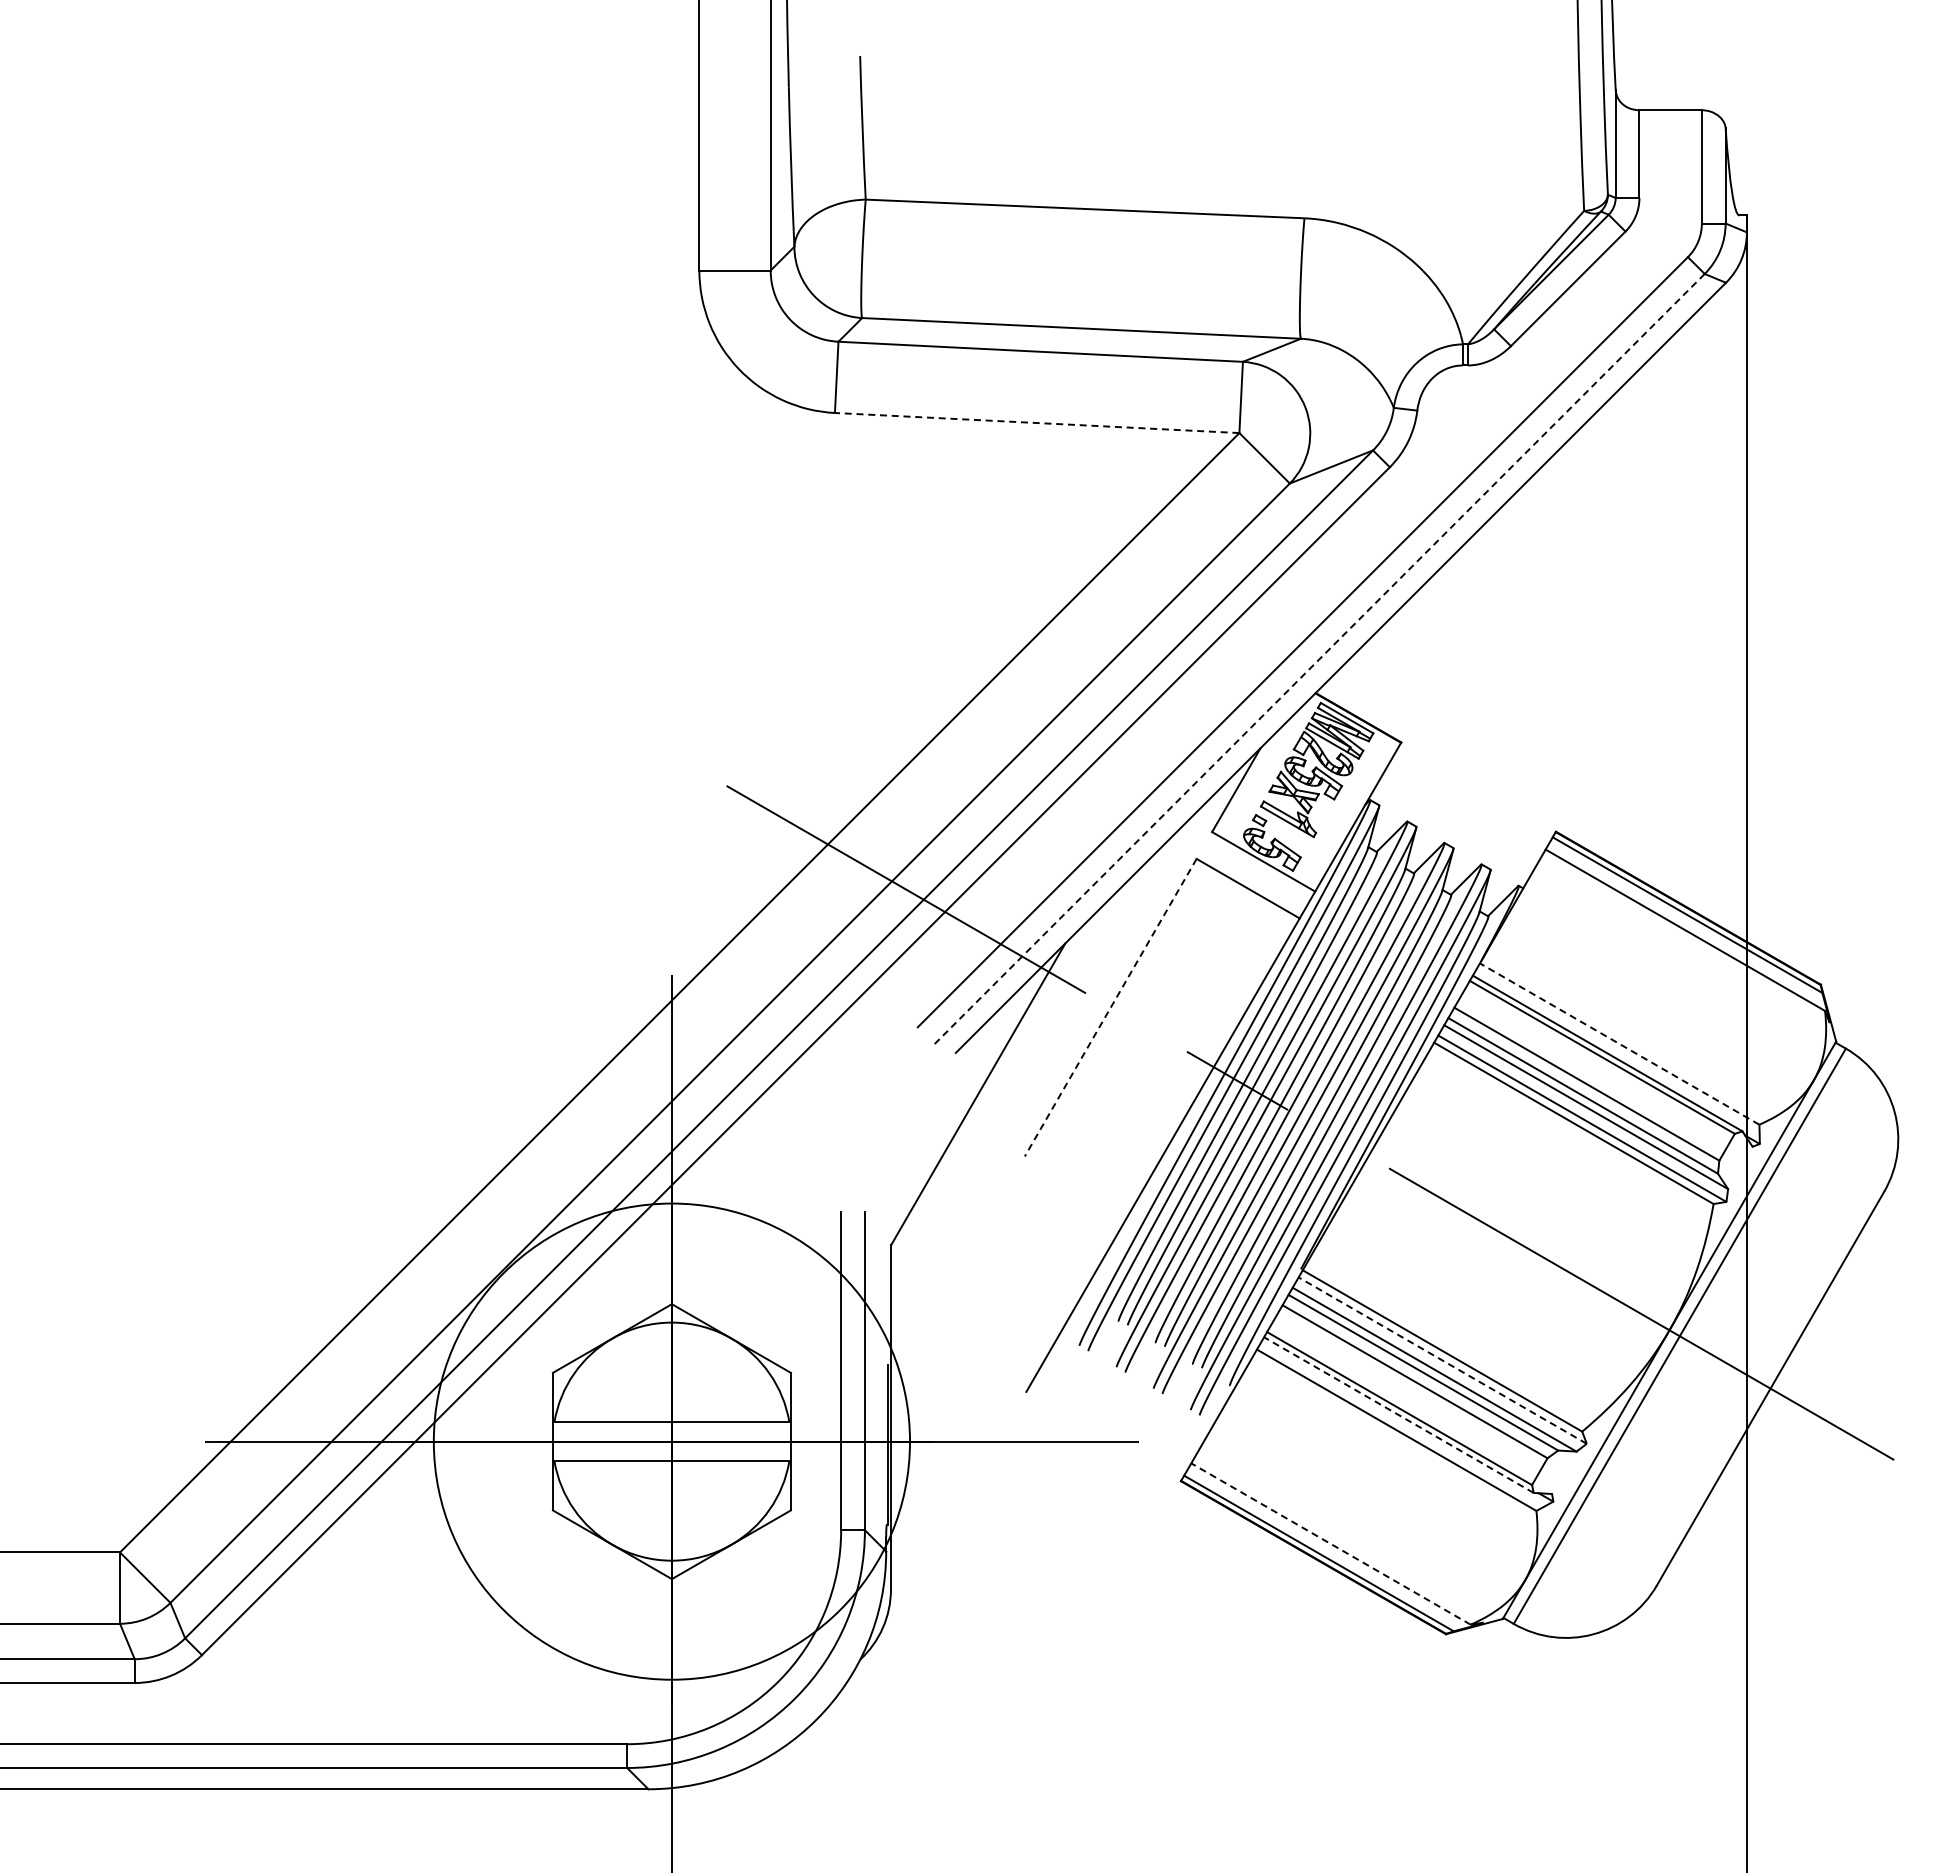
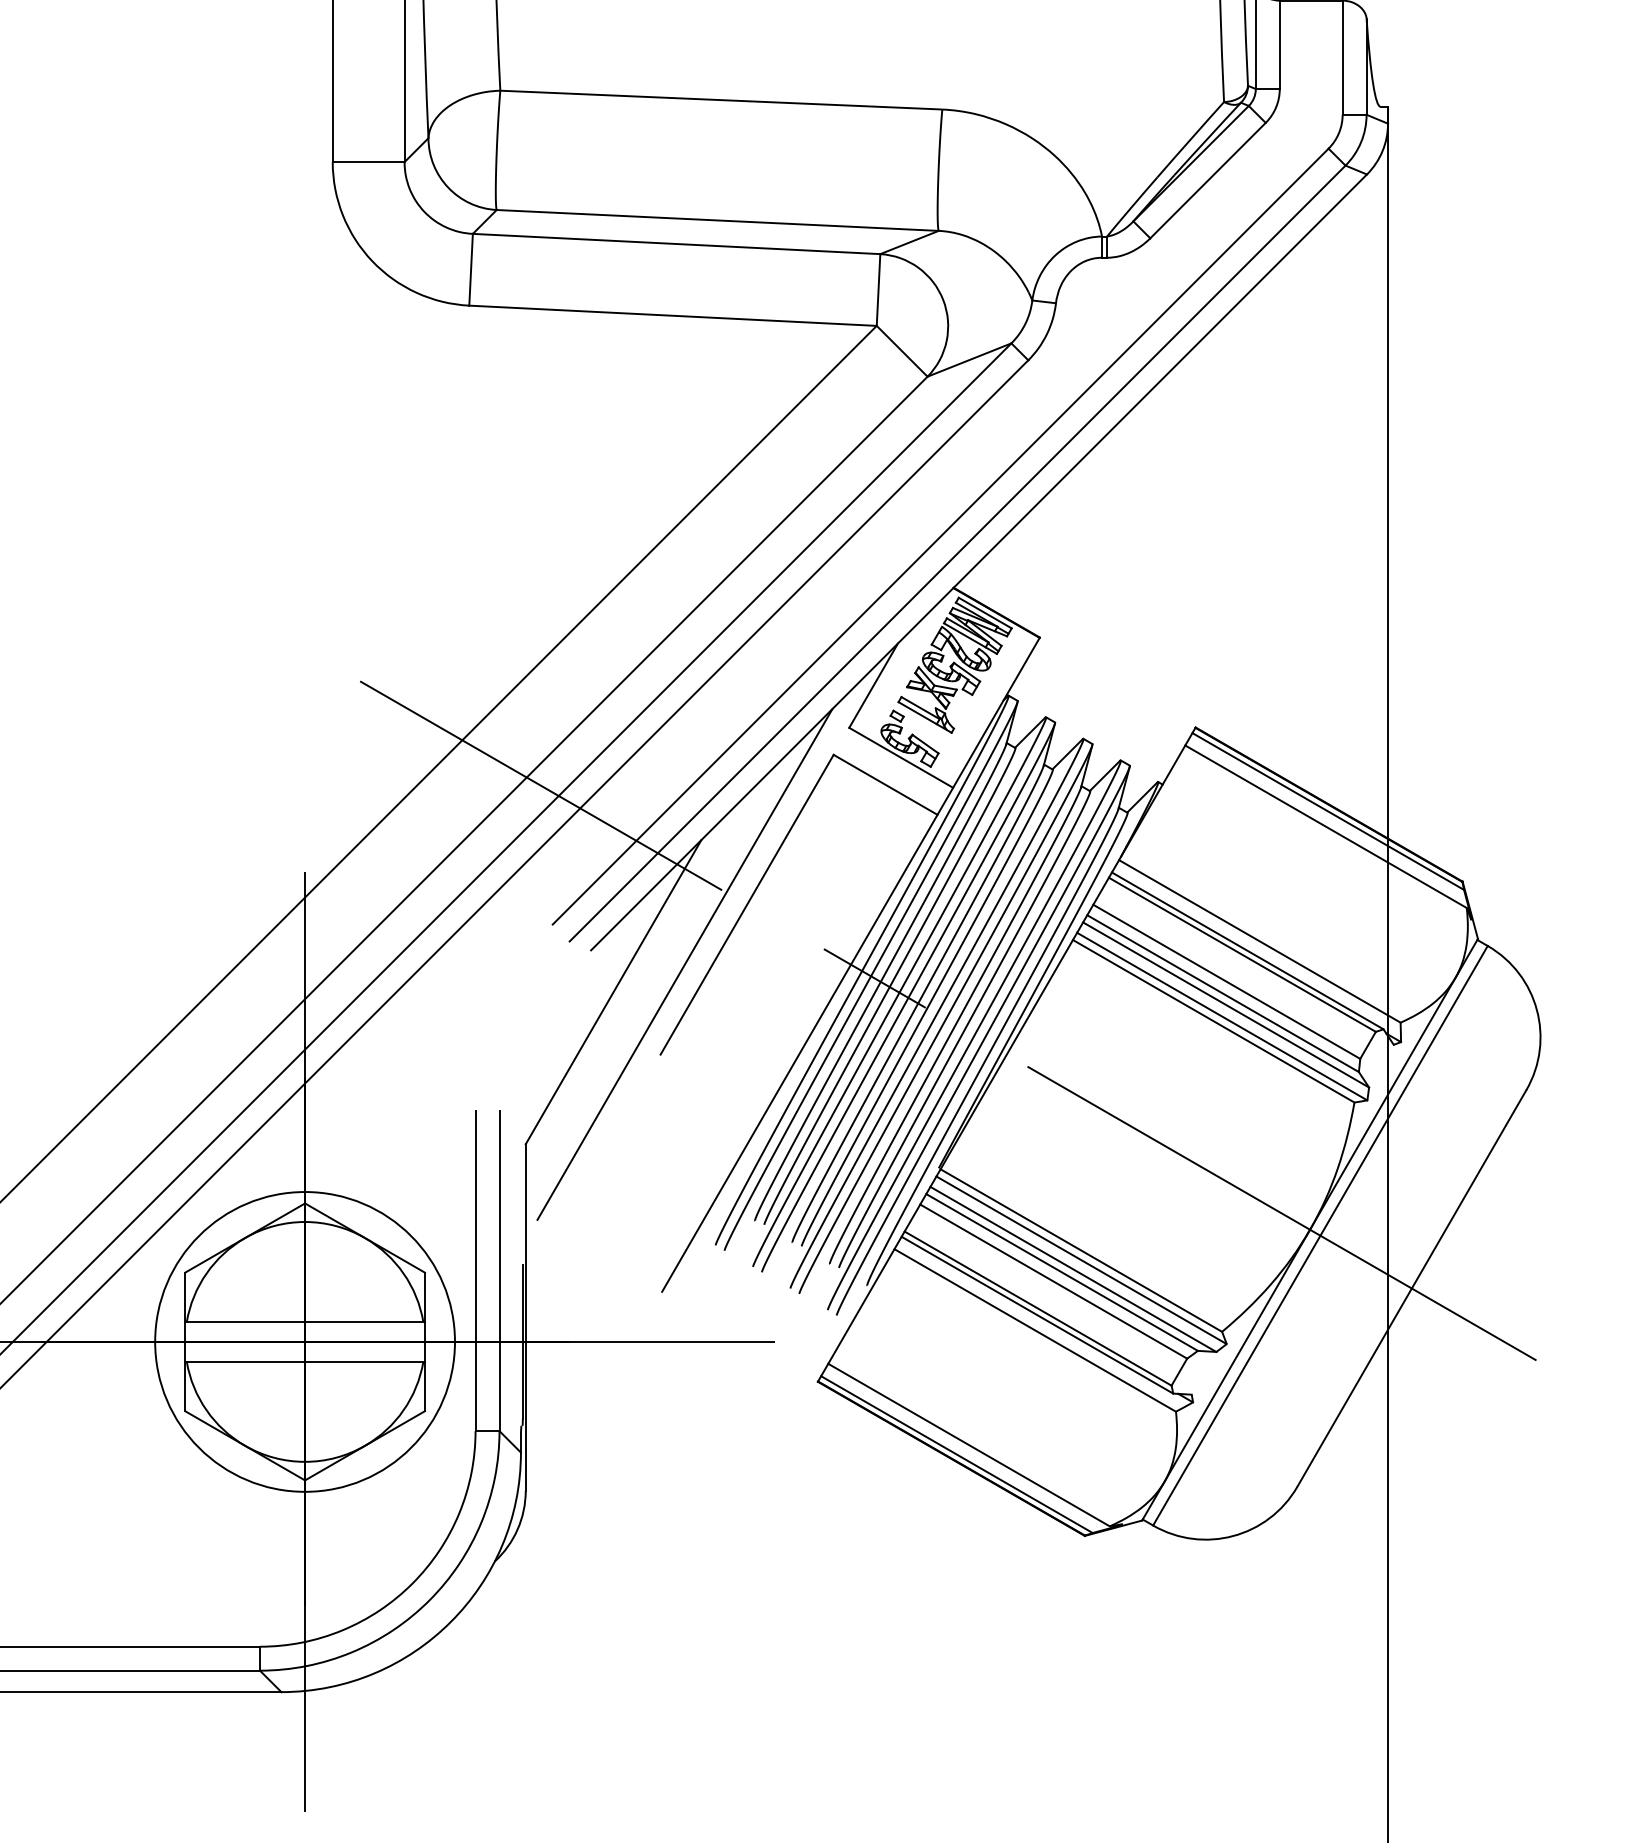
line: (1036, 423) -> (672, 316), dashed -> solid
line: (1319, 659) -> (957, 553), dashed -> solid
line: (1110, 1007) -> (746, 904), dashed -> solid
line: (1619, 1043) -> (1259, 940), dashed -> solid
line: (1048, 1066) -> (684, 964), added
line: (1442, 1360) -> (1081, 1260), dashed -> solid
line: (1398, 1415) -> (1037, 1315), dashed -> solid
circle: (671, 1441) -> (304, 1341), size x0.62
line: (1330, 1543) -> (968, 1444), dashed -> solid

